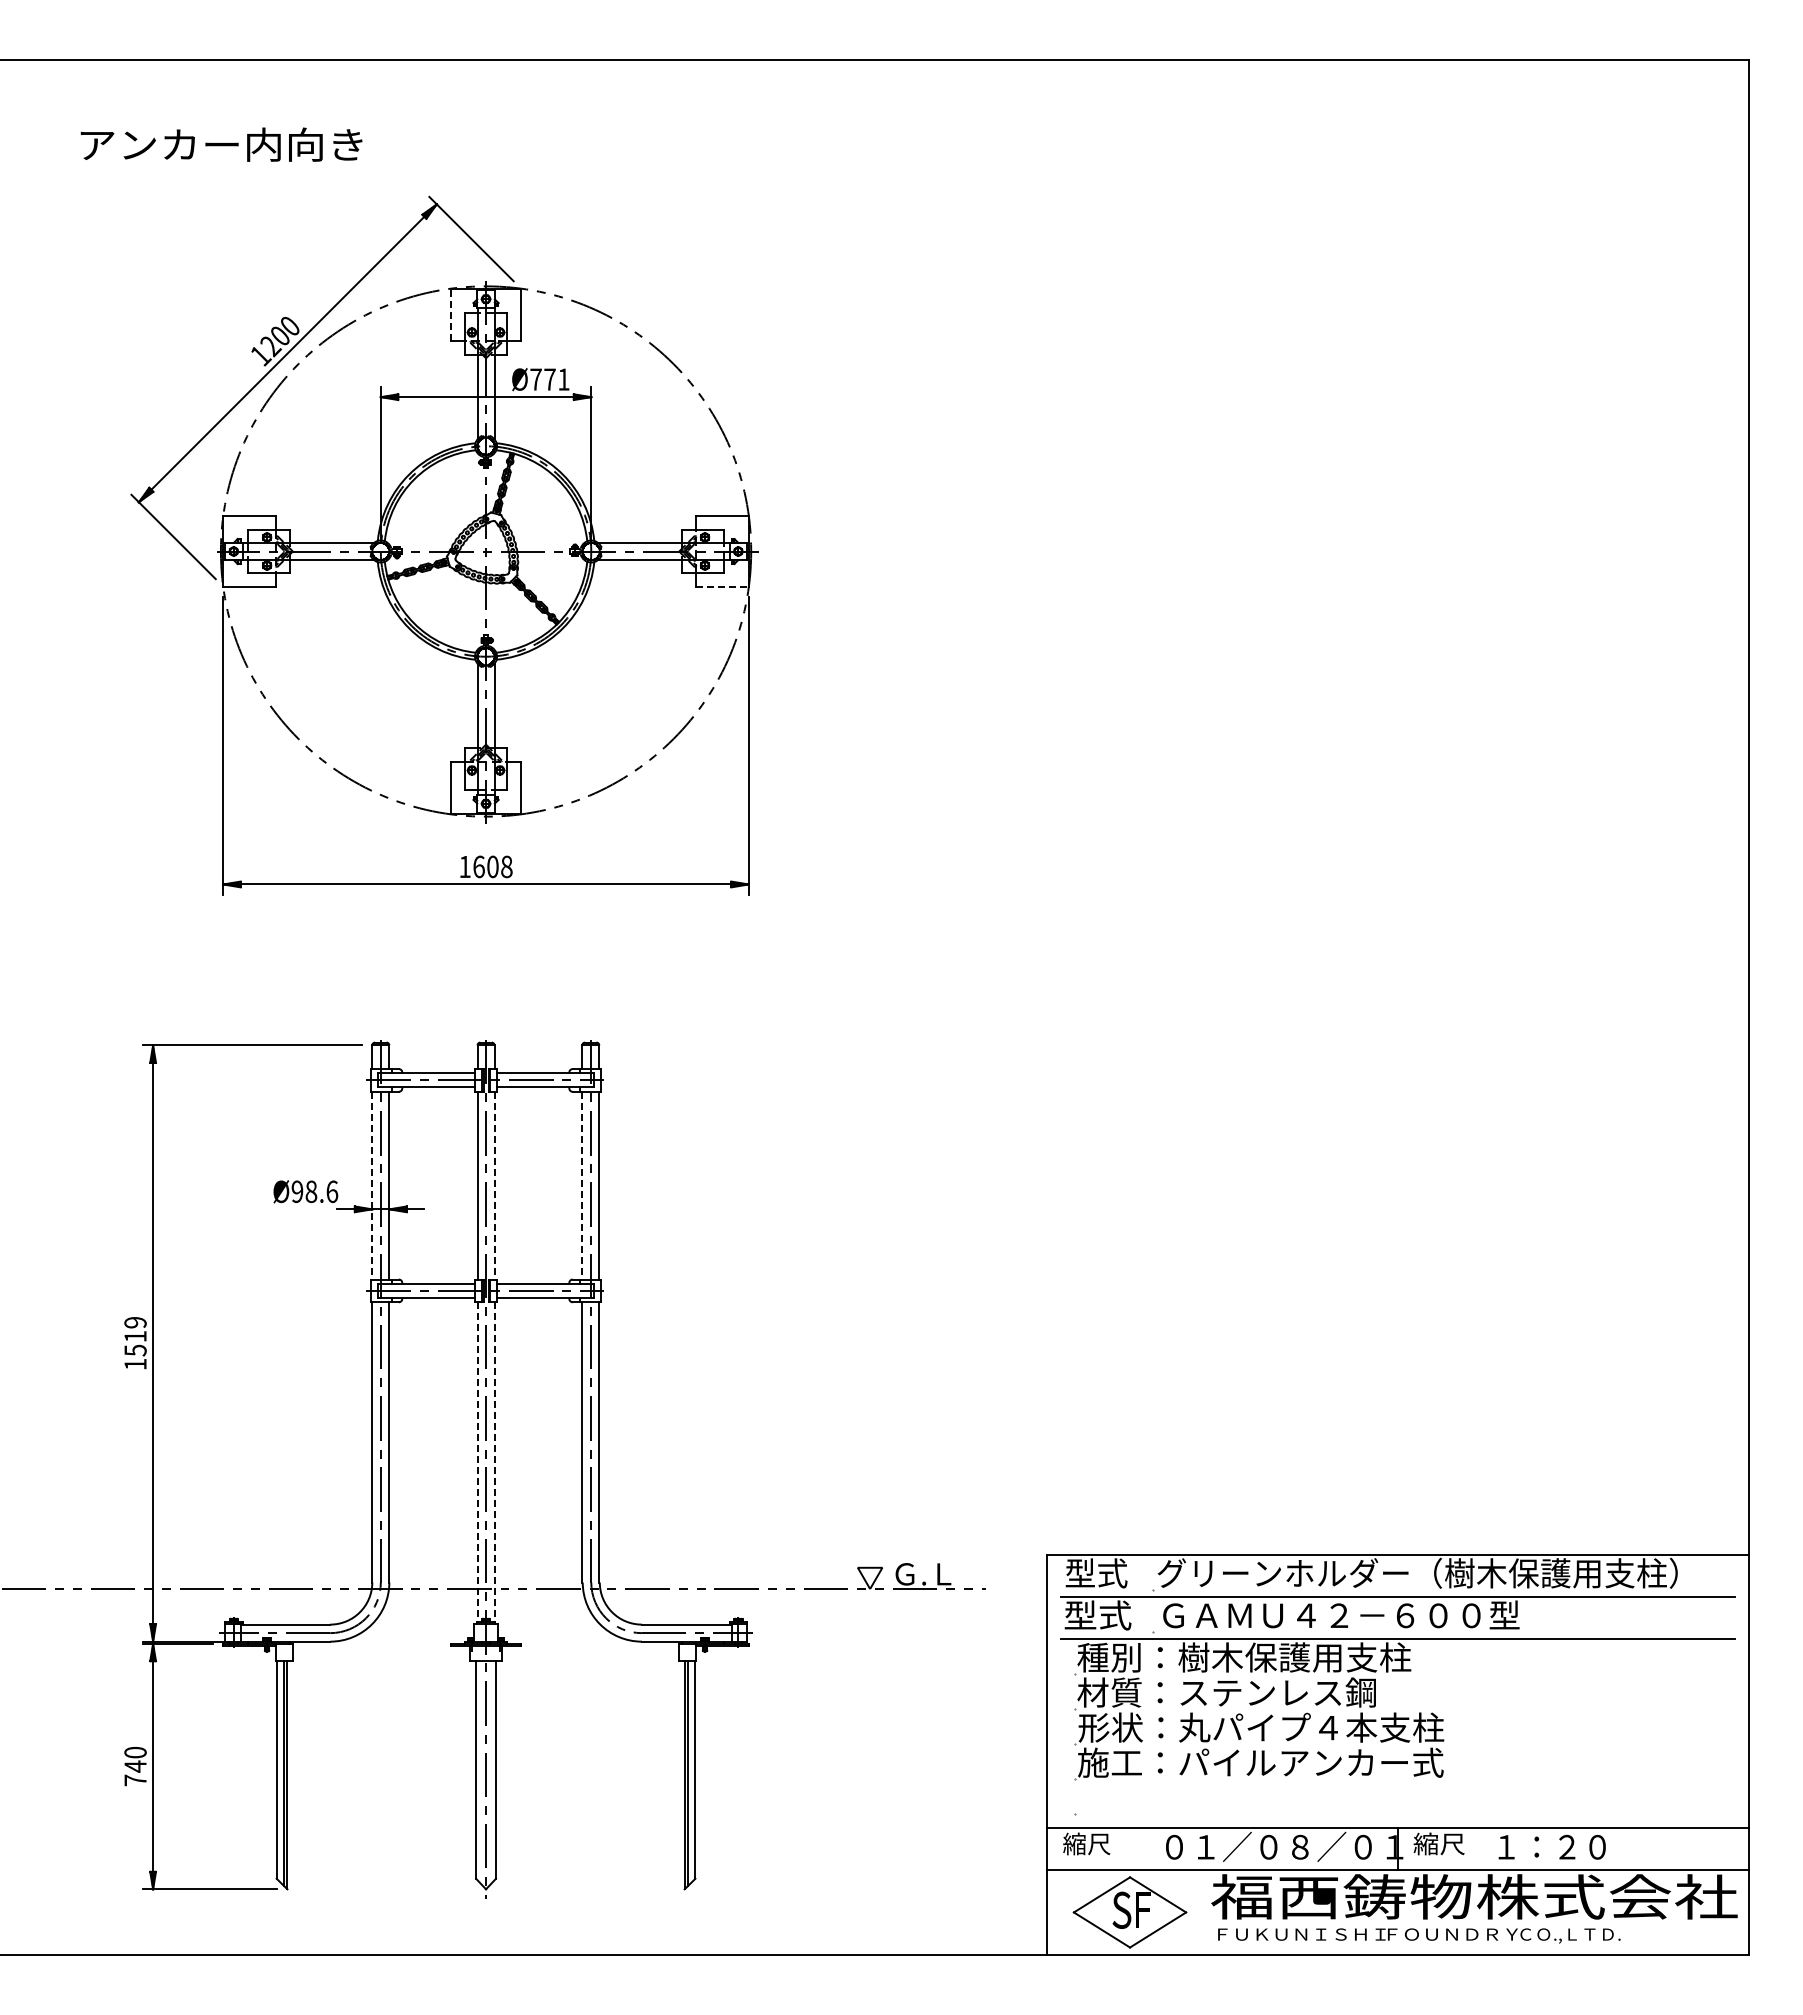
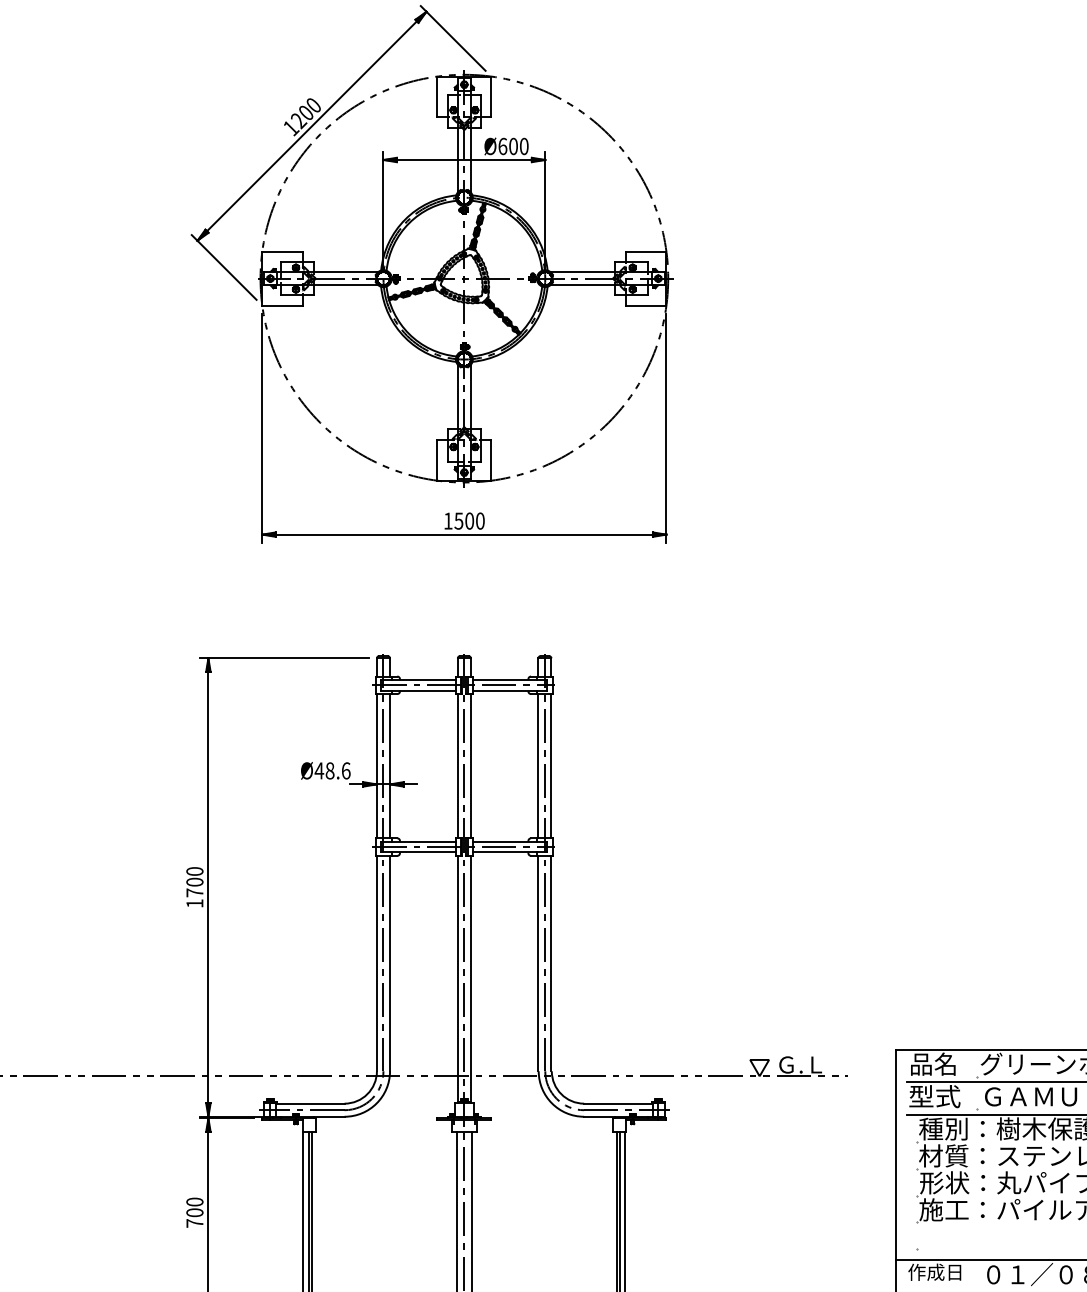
line: (450, 314) -> (437, 96), dashed -> solid
text: (549, 379) -> (513, 146), Ø771 -> Ø600
line: (723, 586) -> (646, 305), dashed -> solid
text: (492, 866) -> (469, 520), 1608 -> 1500
line: (372, 1185) -> (377, 766), dashed -> solid
line: (494, 1185) -> (470, 766), dashed -> solid
line: (582, 1185) -> (538, 766), dashed -> solid
text: (297, 1191) -> (319, 770), Ø98.6 -> Ø48.6
text: (135, 1336) -> (194, 882), 1519 -> 1700
line: (477, 1462) -> (457, 979), dashed -> solid
line: (494, 1462) -> (470, 979), dashed -> solid
text: (1096, 1573) -> (933, 1064), 型式 -> 品名
text: (135, 1766) -> (194, 1212), 740 -> 700
text: (1097, 1843) -> (934, 1271), 縮尺 -> 作成日

